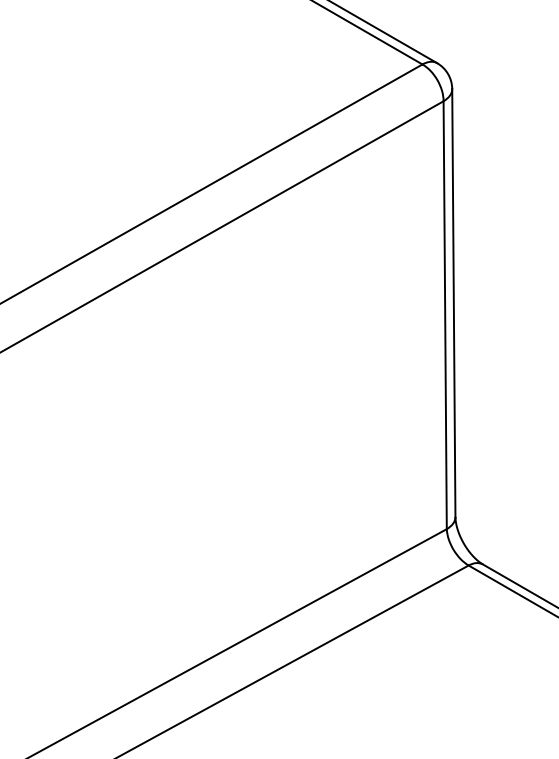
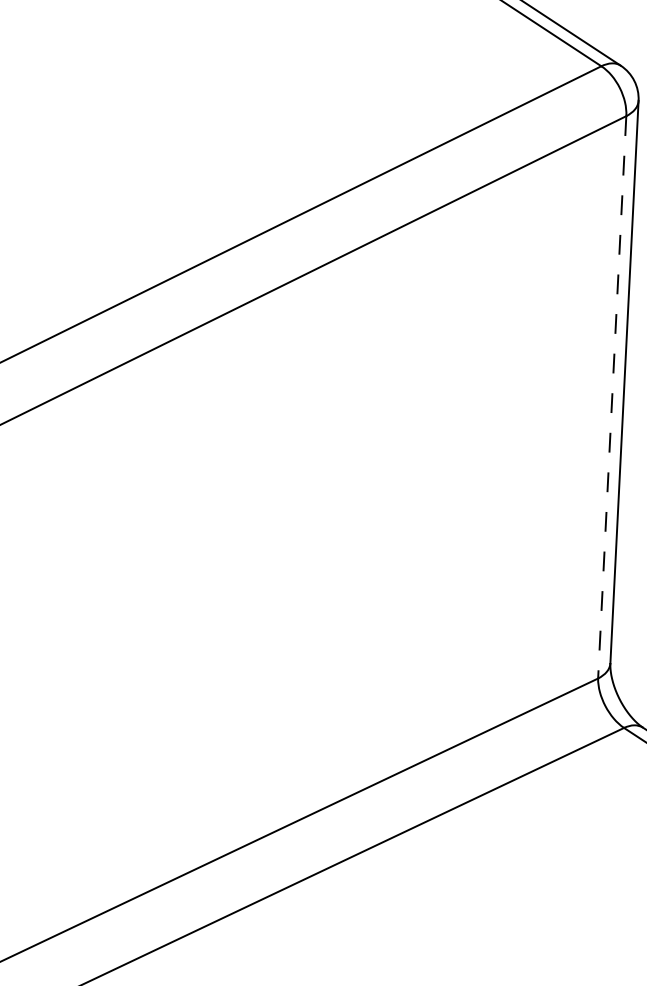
line: (445, 315) -> (612, 397), solid -> dashed

